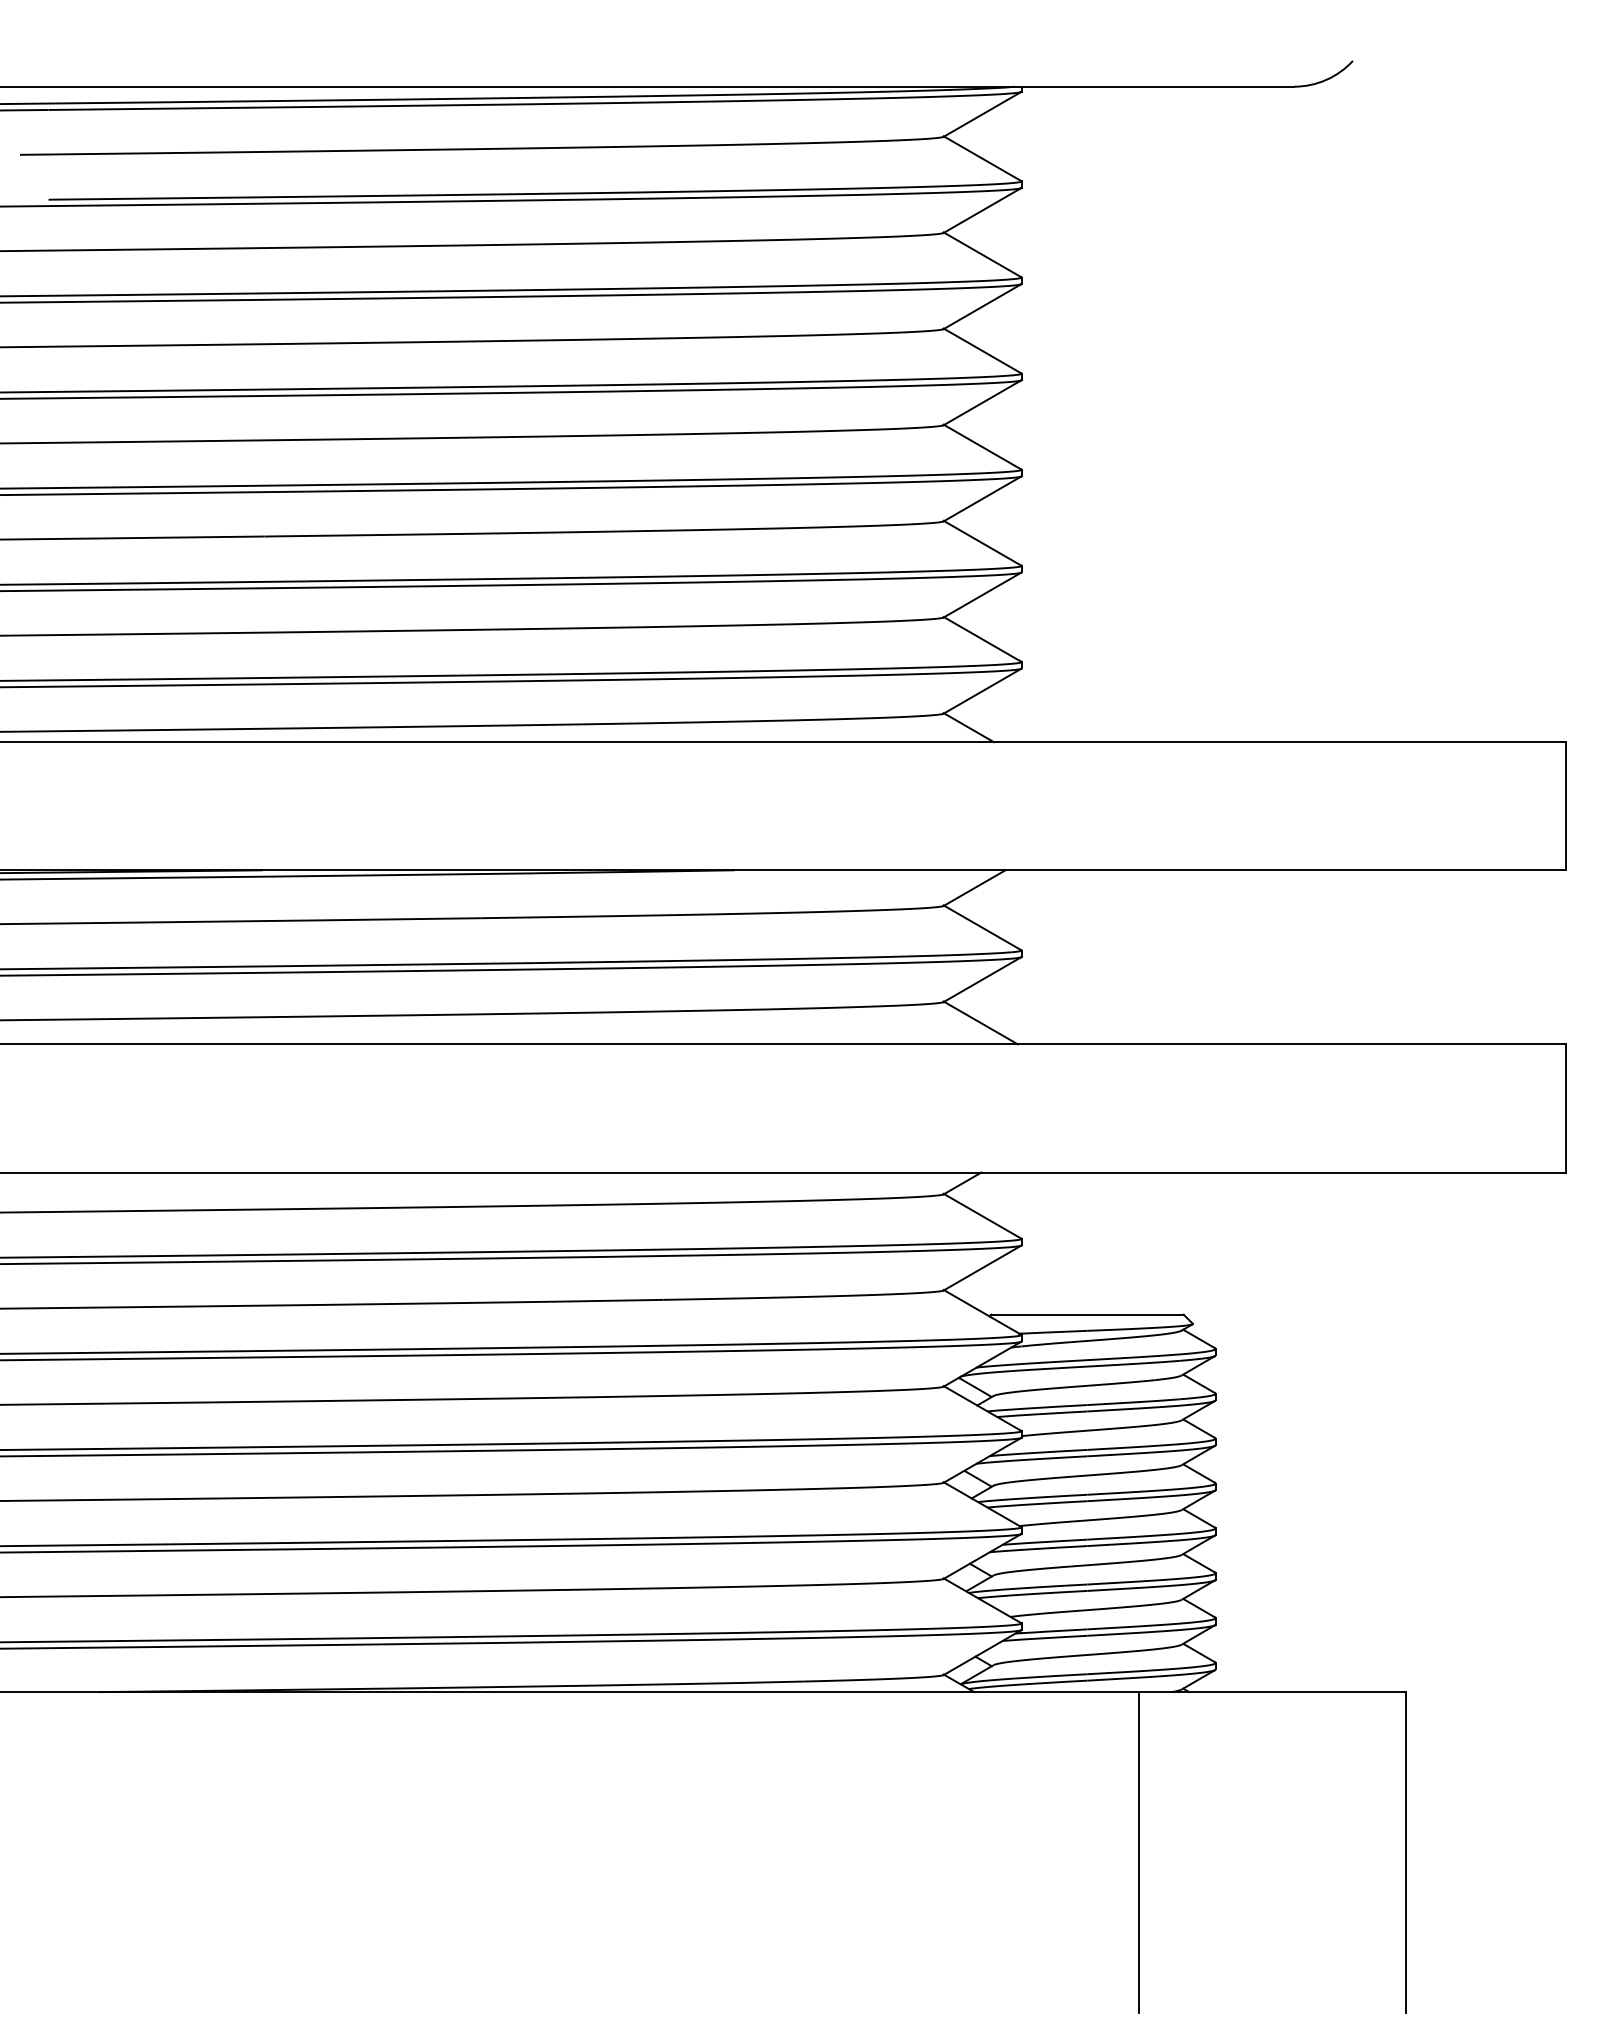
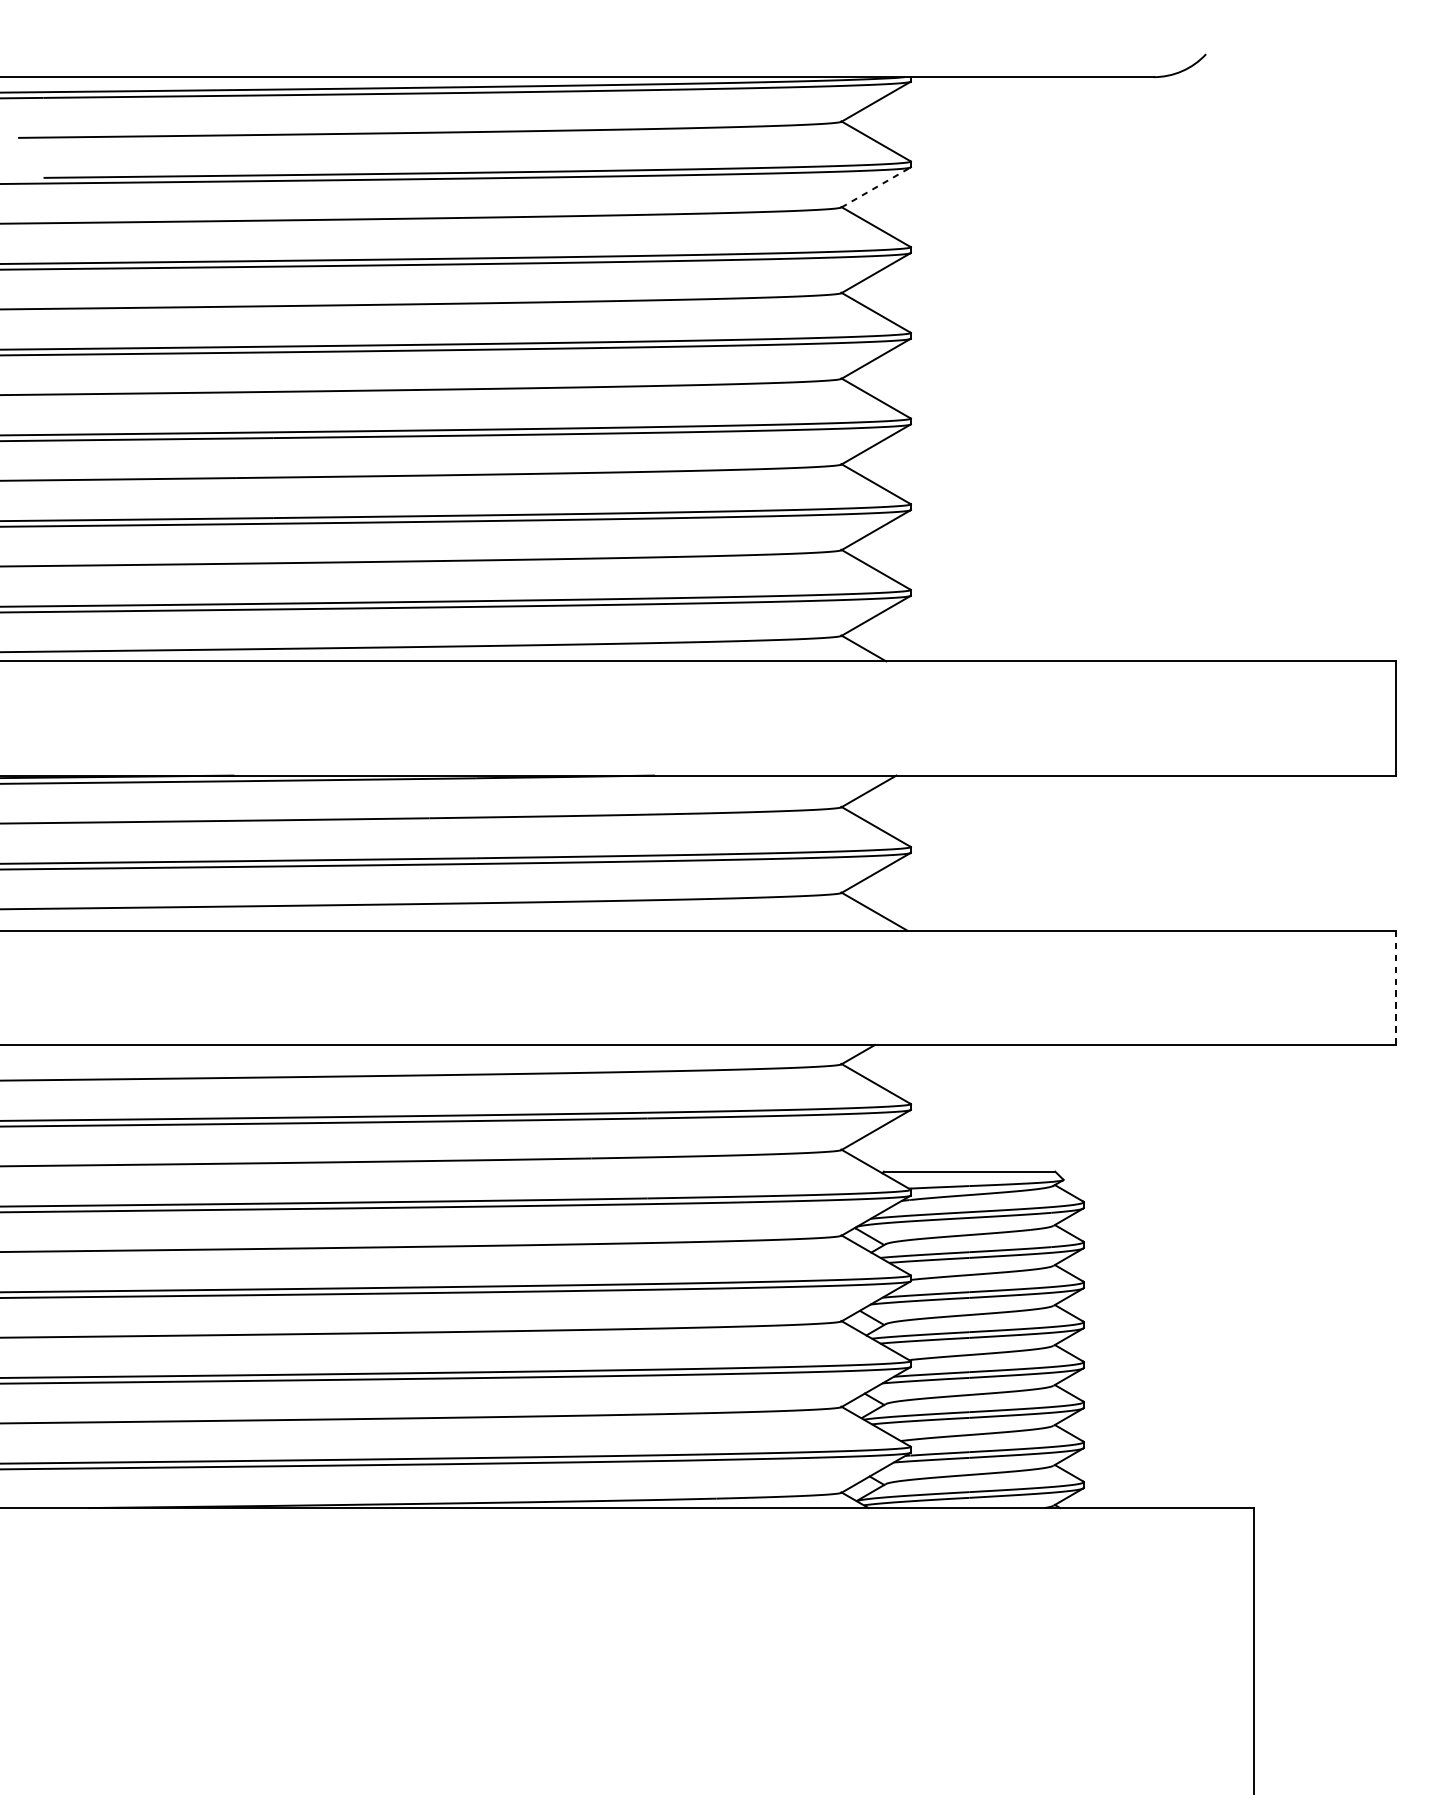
line: (982, 210) -> (875, 187), solid -> dashed
line: (1566, 1108) -> (1396, 987), solid -> dashed
line: (1138, 1852) -> (1015, 1651), removed

